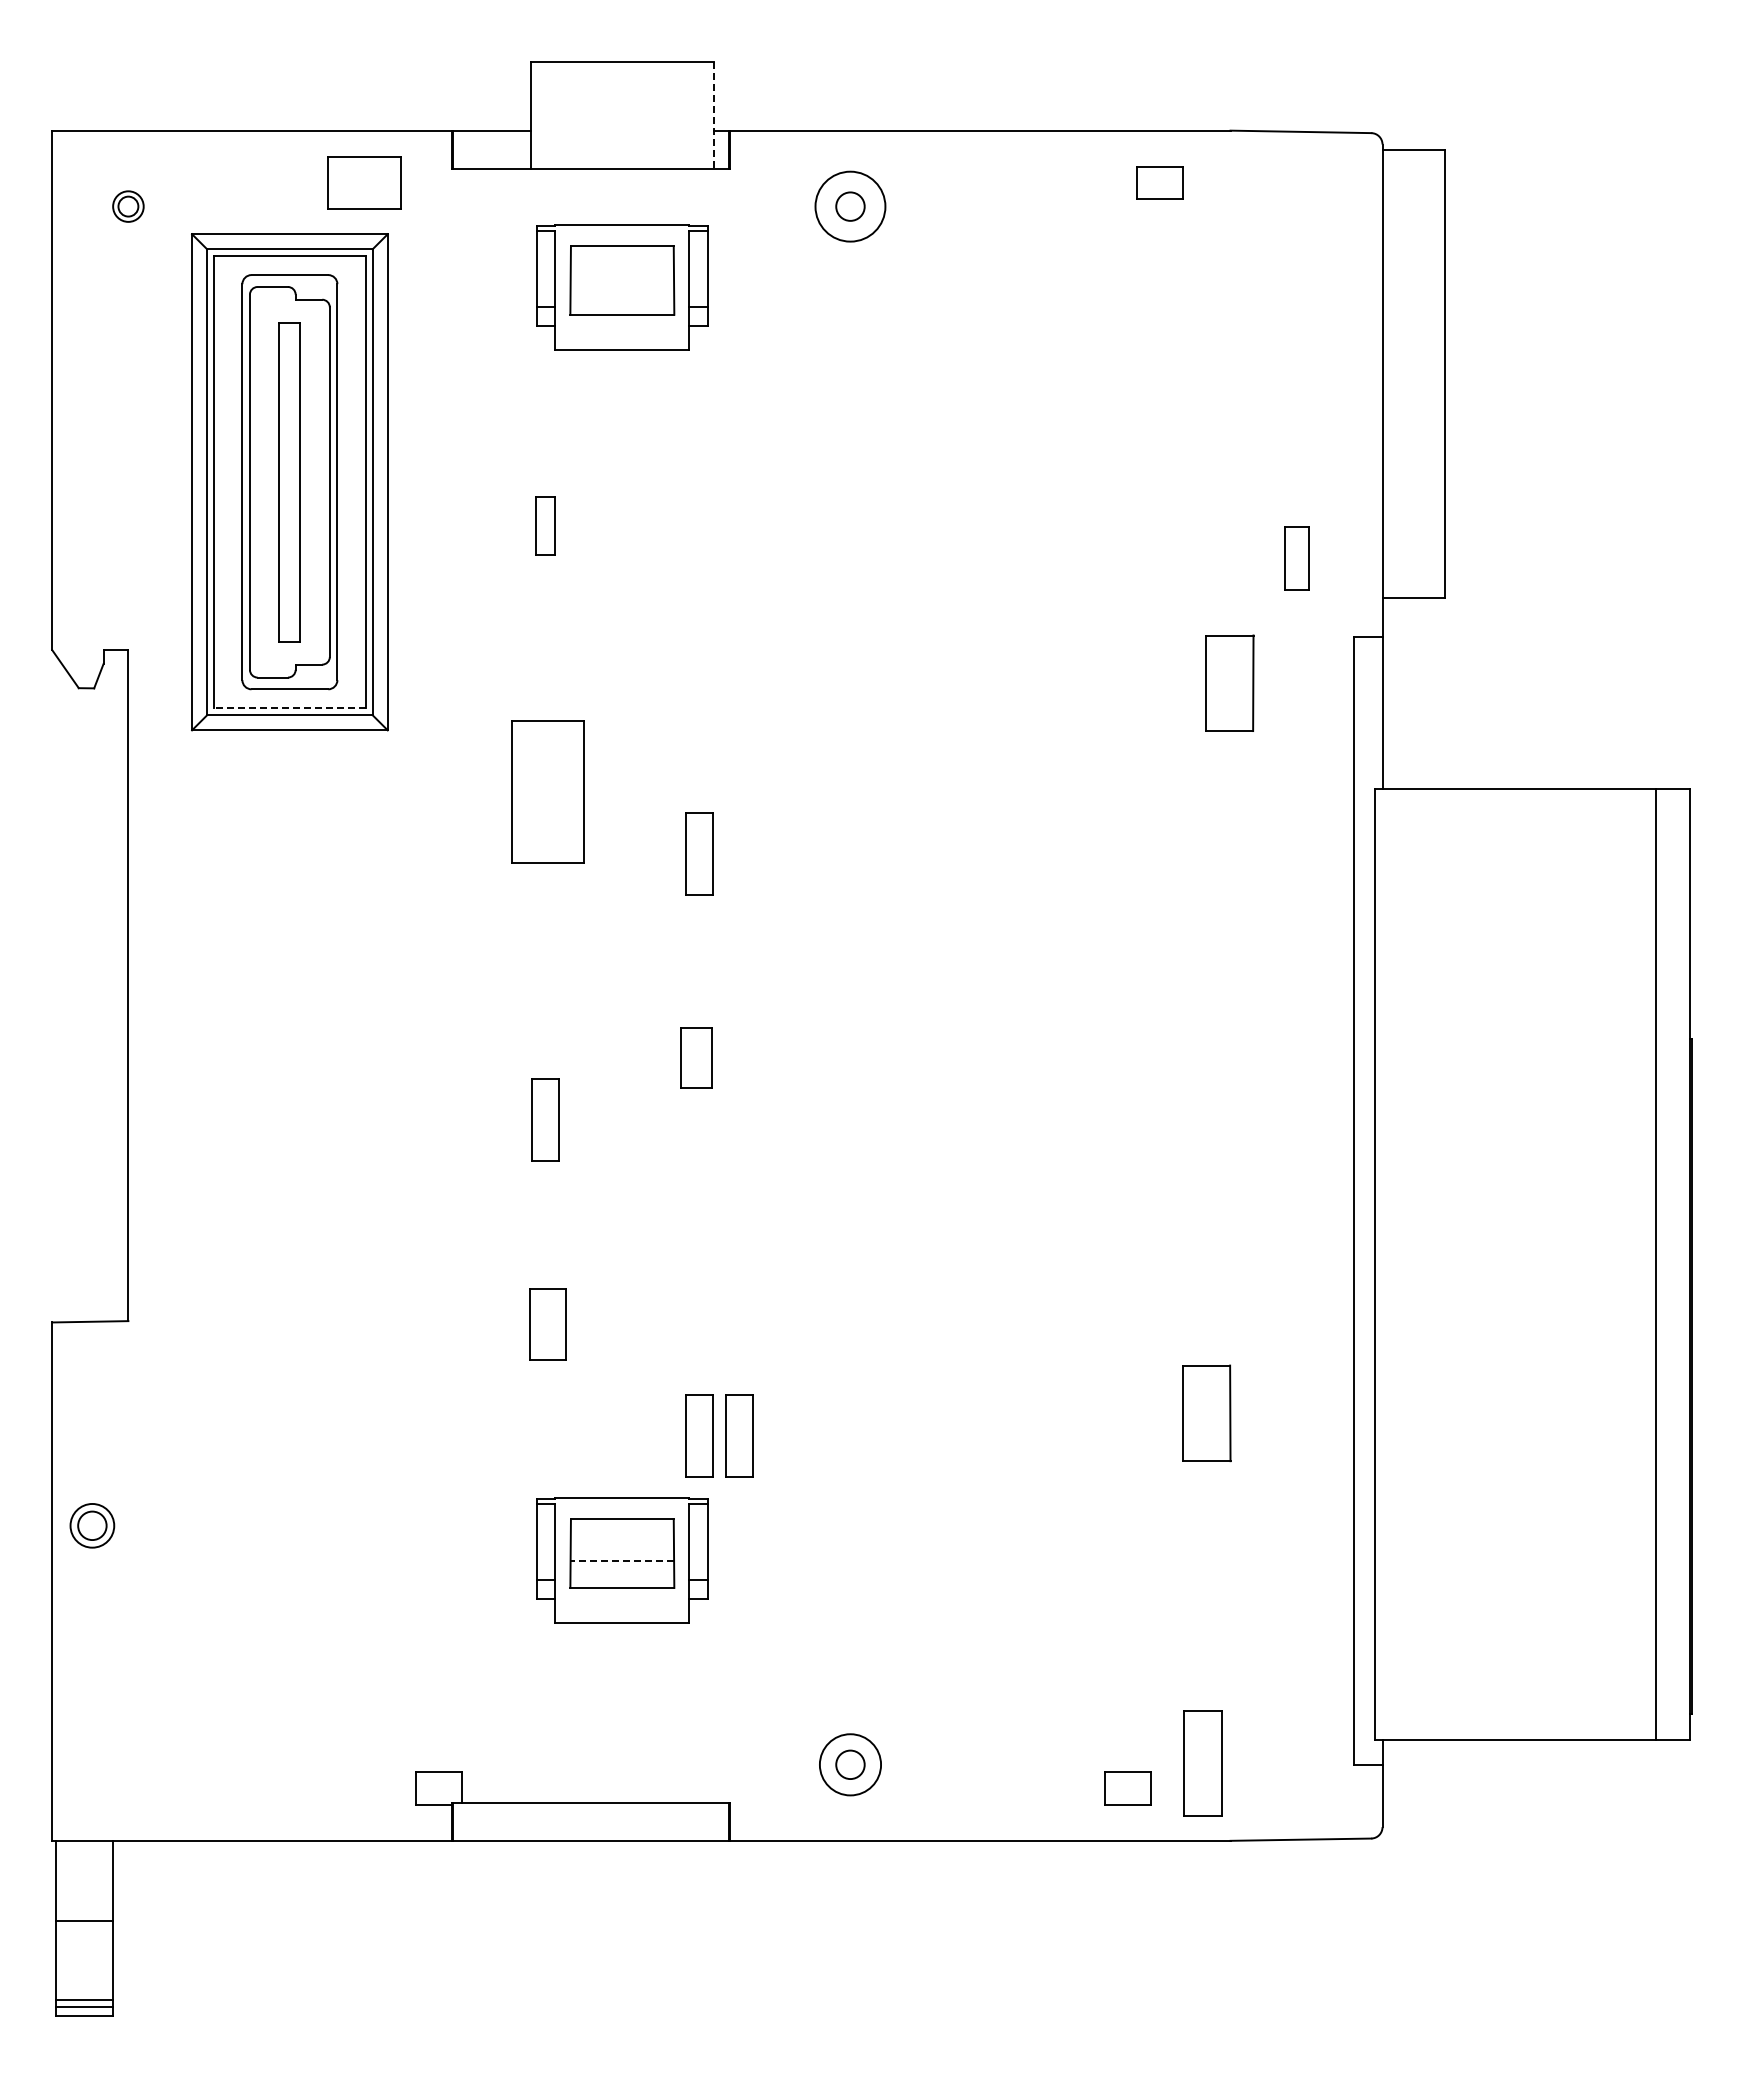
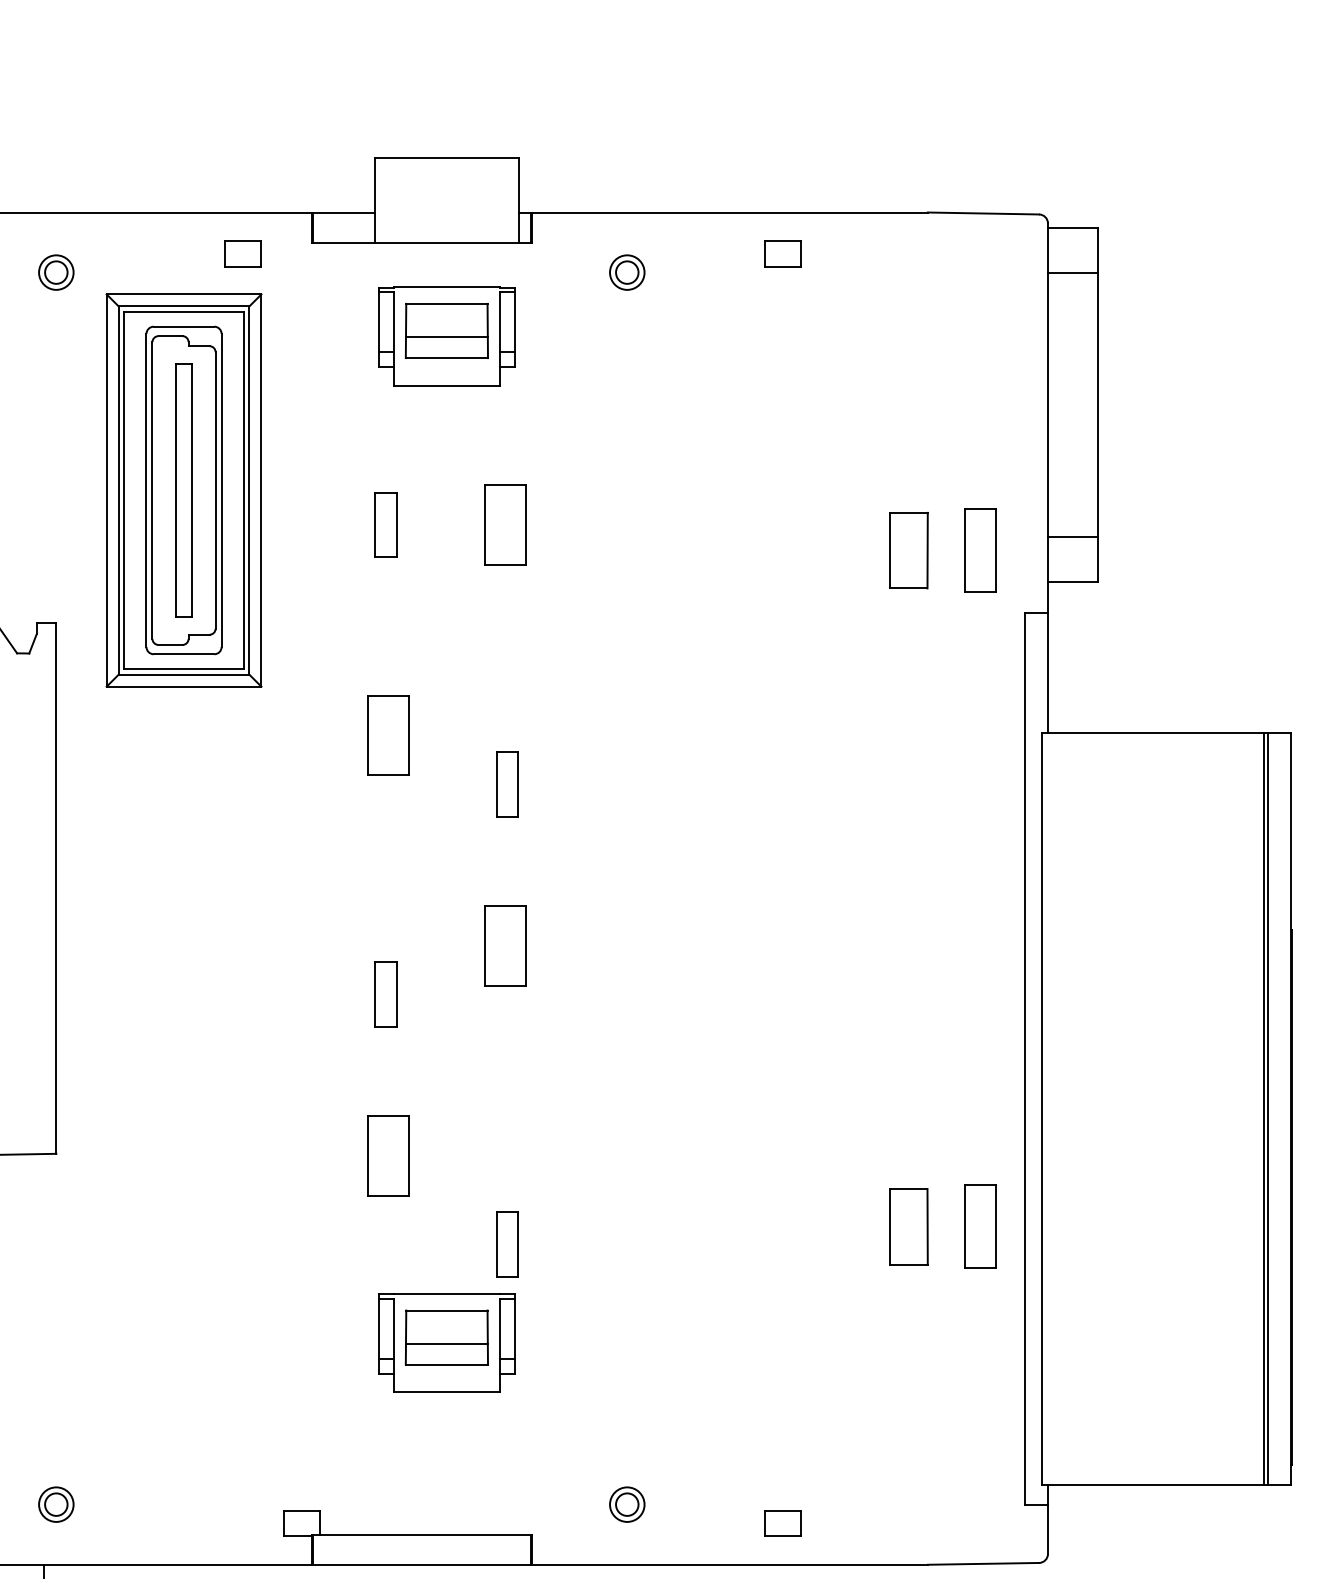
line: (713, 115) -> (518, 200), dashed -> solid
part: (364, 182) -> (243, 253), size x0.62
part: (1159, 182) -> (782, 253), moved
part: (128, 206) -> (56, 272), size x1.43
circle: (850, 206) -> (627, 272), size x0.62
line: (1413, 206) -> (1072, 272), added
line: (622, 288) -> (447, 337), added
part: (545, 525) -> (386, 524), size x1.43
part: (696, 525) -> (505, 524), added
line: (1413, 541) -> (1072, 537), added
part: (1296, 558) -> (979, 550), size x1.67
part: (1229, 682) -> (908, 550), moved
line: (289, 708) -> (183, 669), dashed -> solid
part: (548, 791) -> (388, 735), size x0.71
part: (696, 1058) -> (505, 946), size x1.67
line: (1660, 1264) -> (1267, 1109), added
part: (548, 1324) -> (388, 1156), size x1.43
part: (739, 1435) -> (539, 1244), removed
part: (92, 1525) -> (56, 1504), moved
line: (622, 1561) -> (447, 1343), dashed -> solid
part: (1202, 1763) -> (979, 1226), moved
circle: (850, 1764) -> (627, 1504), size x0.71
part: (1127, 1788) -> (782, 1523), moved

